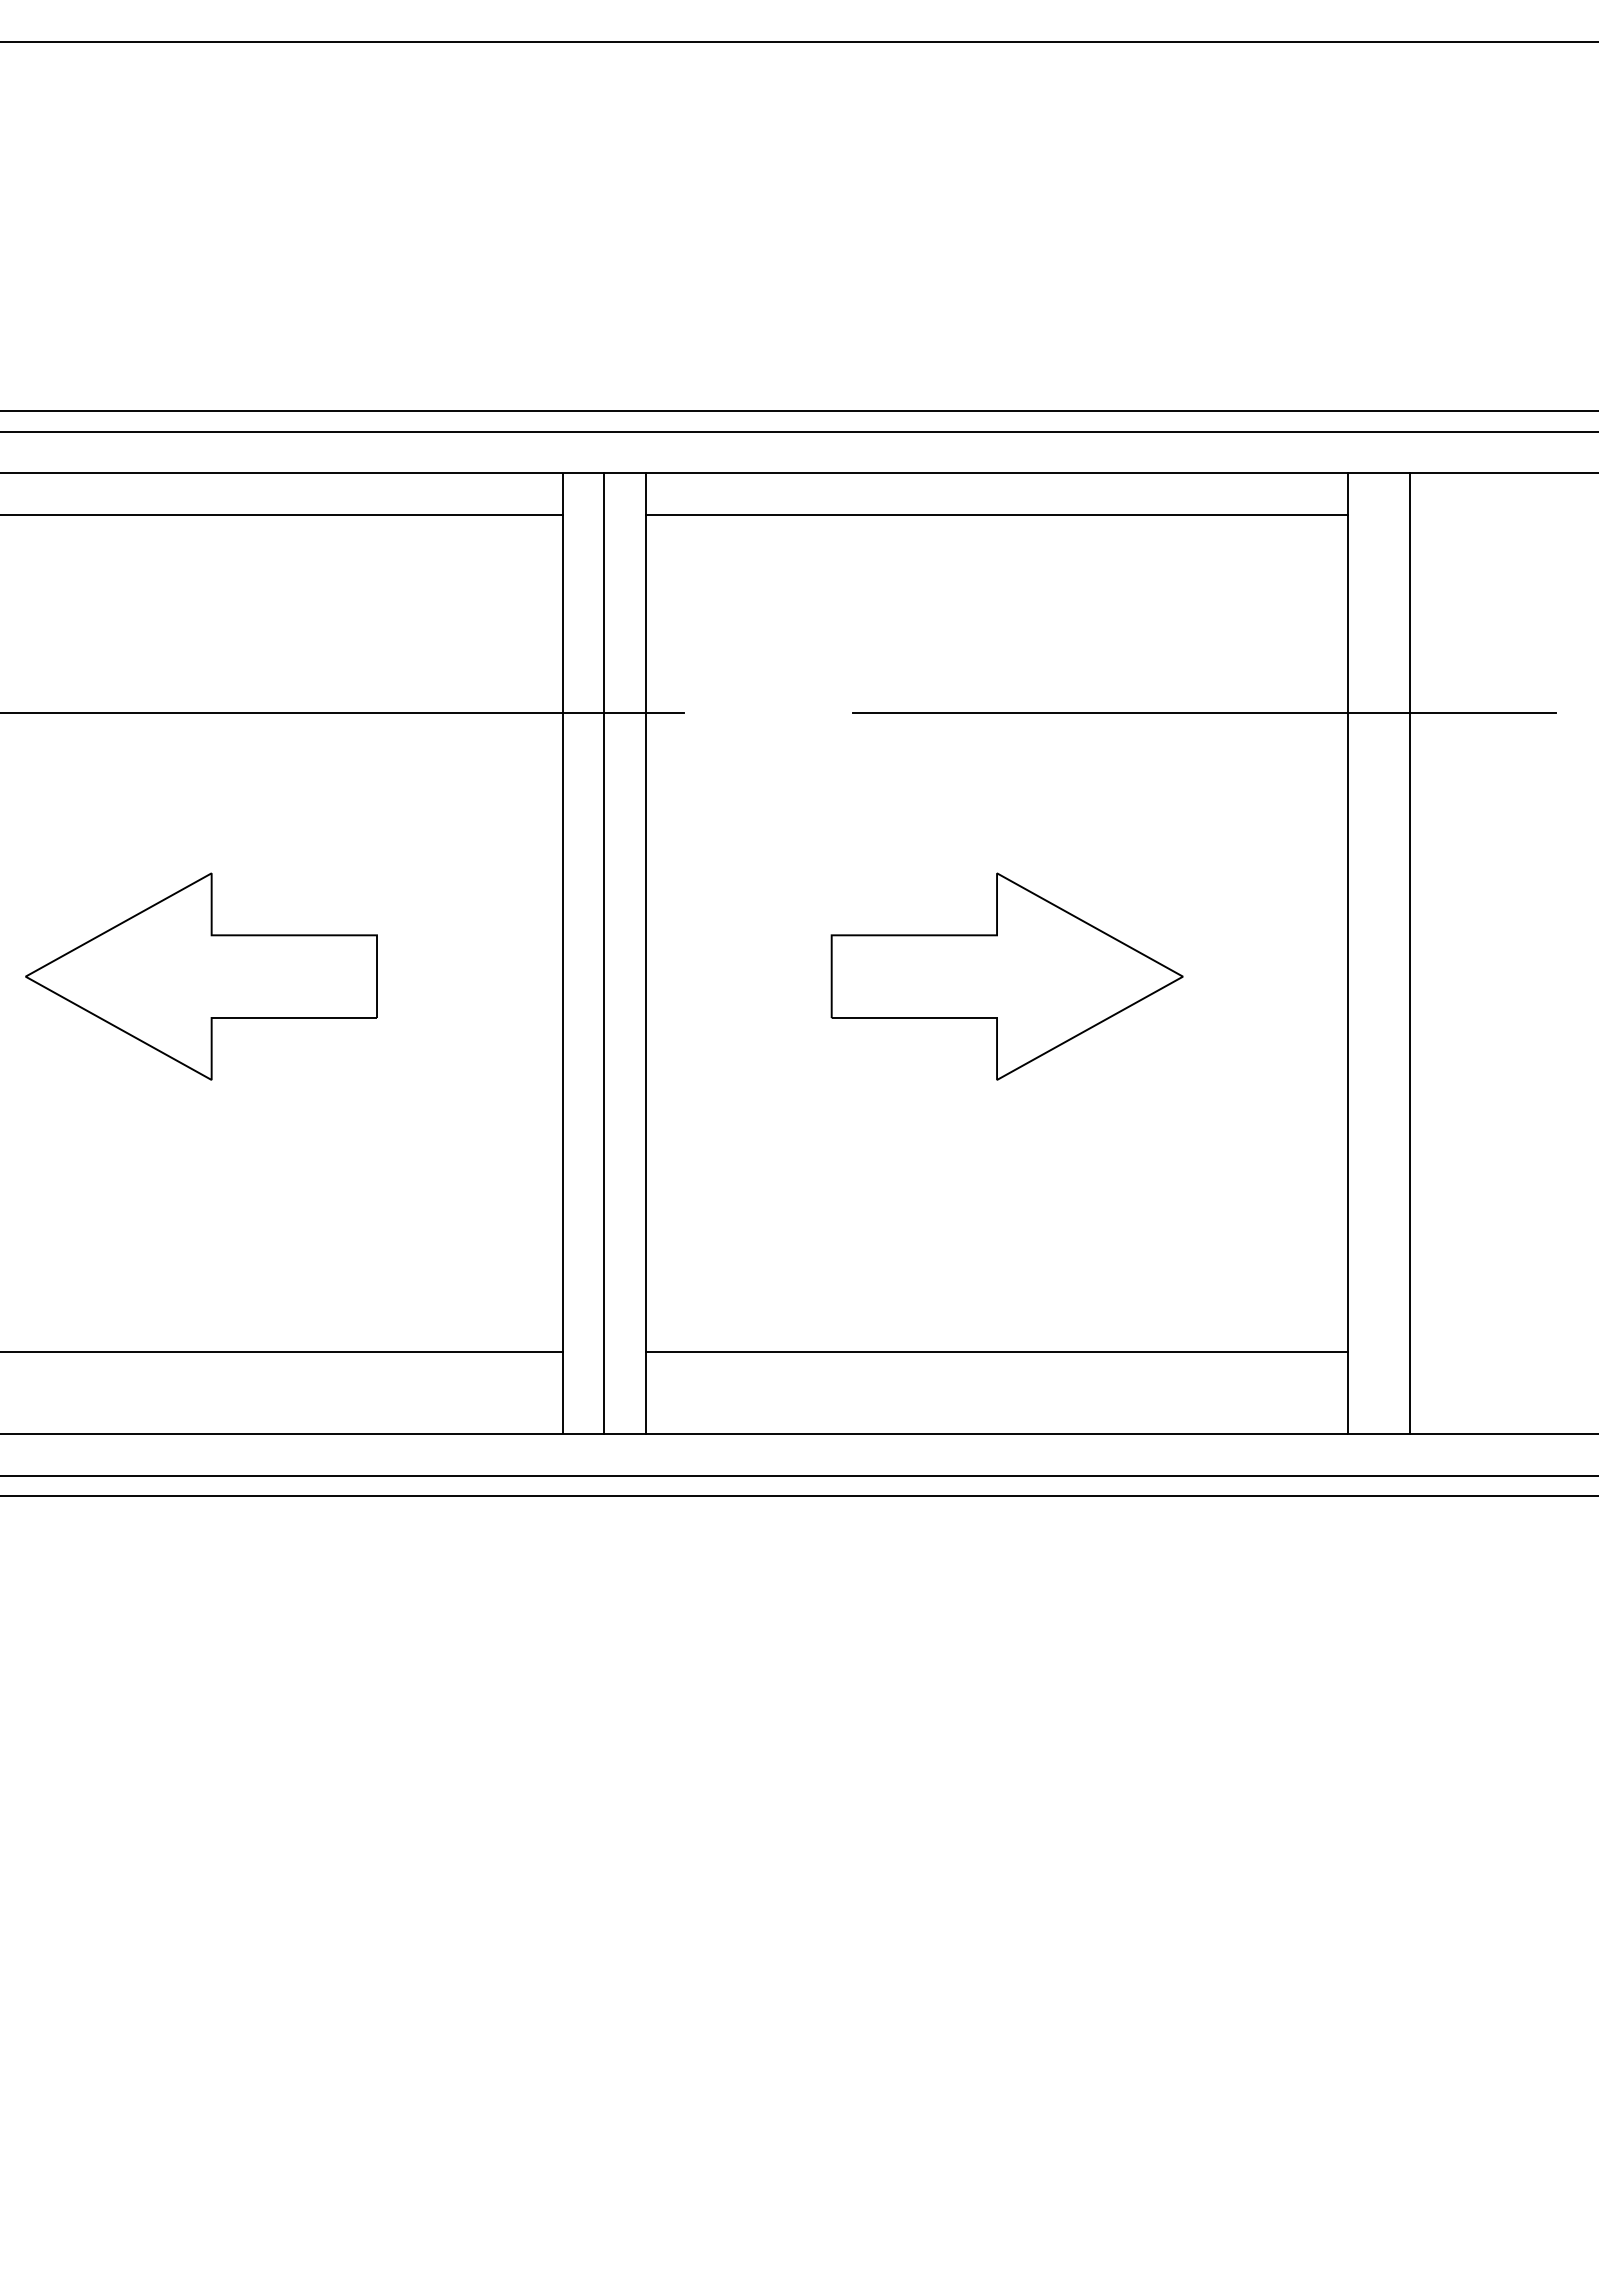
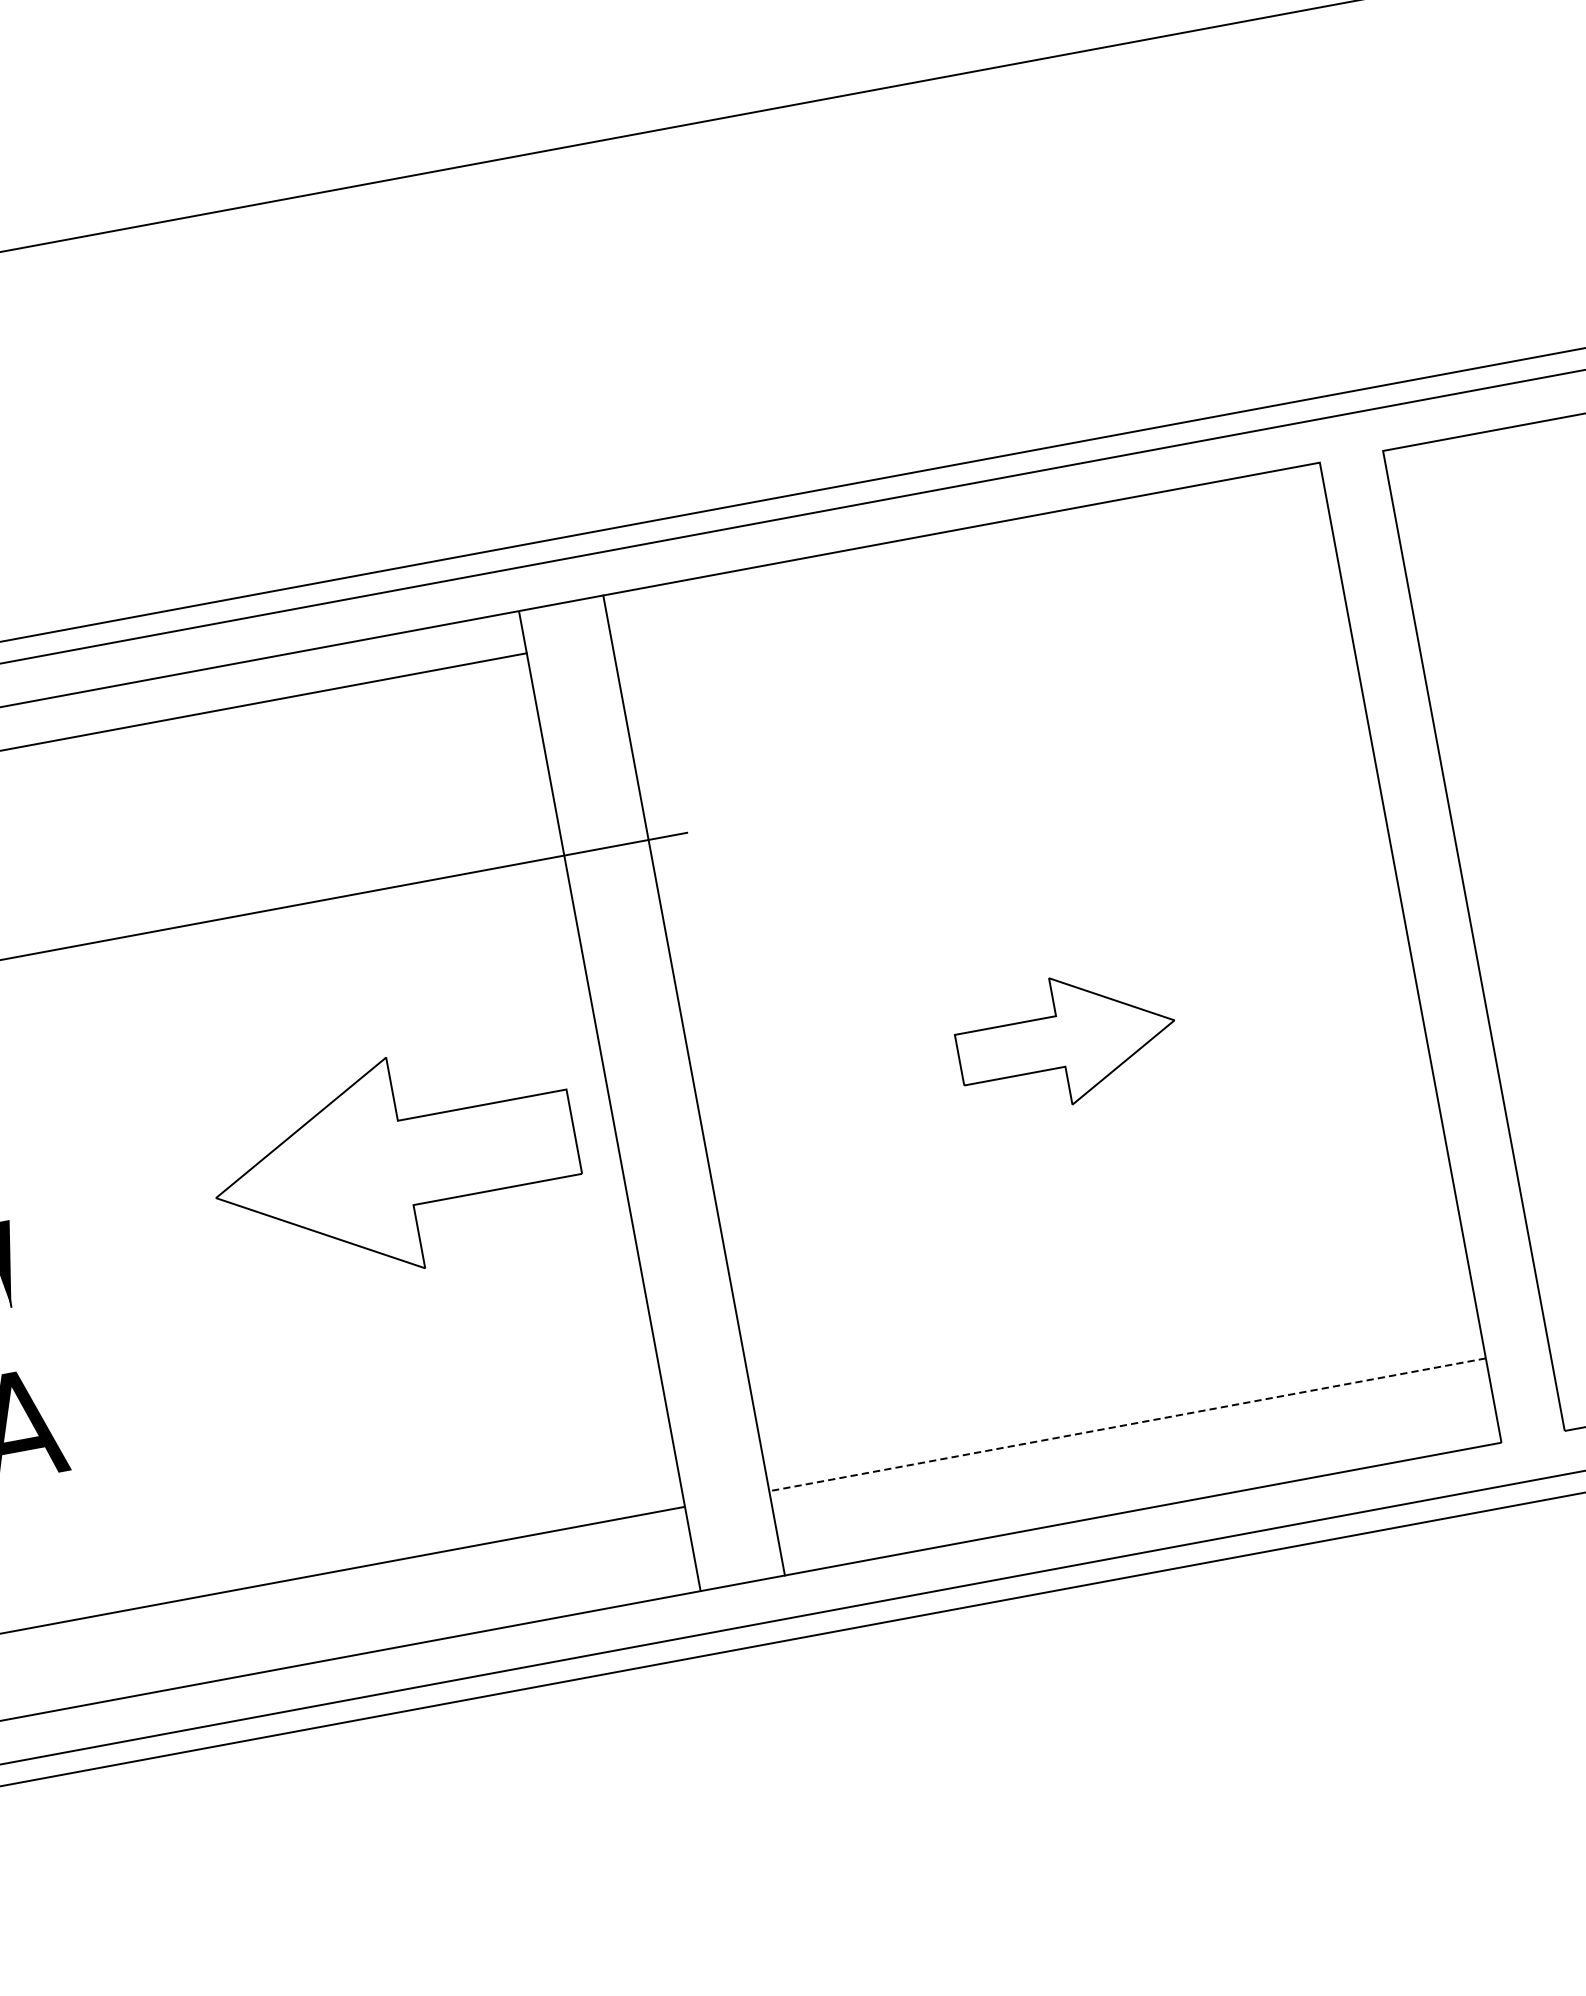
line: (1379, 473) -> (1351, 456), removed
line: (996, 514) -> (968, 571), removed
line: (1204, 713) -> (1218, 734), removed
line: (604, 953) -> (652, 1092), removed
part: (201, 976) -> (395, 1164), moved
part: (1006, 976) -> (1066, 1040), size x0.6
line: (996, 1351) -> (1126, 1424), solid -> dashed
line: (1379, 1434) -> (1533, 1436), removed

